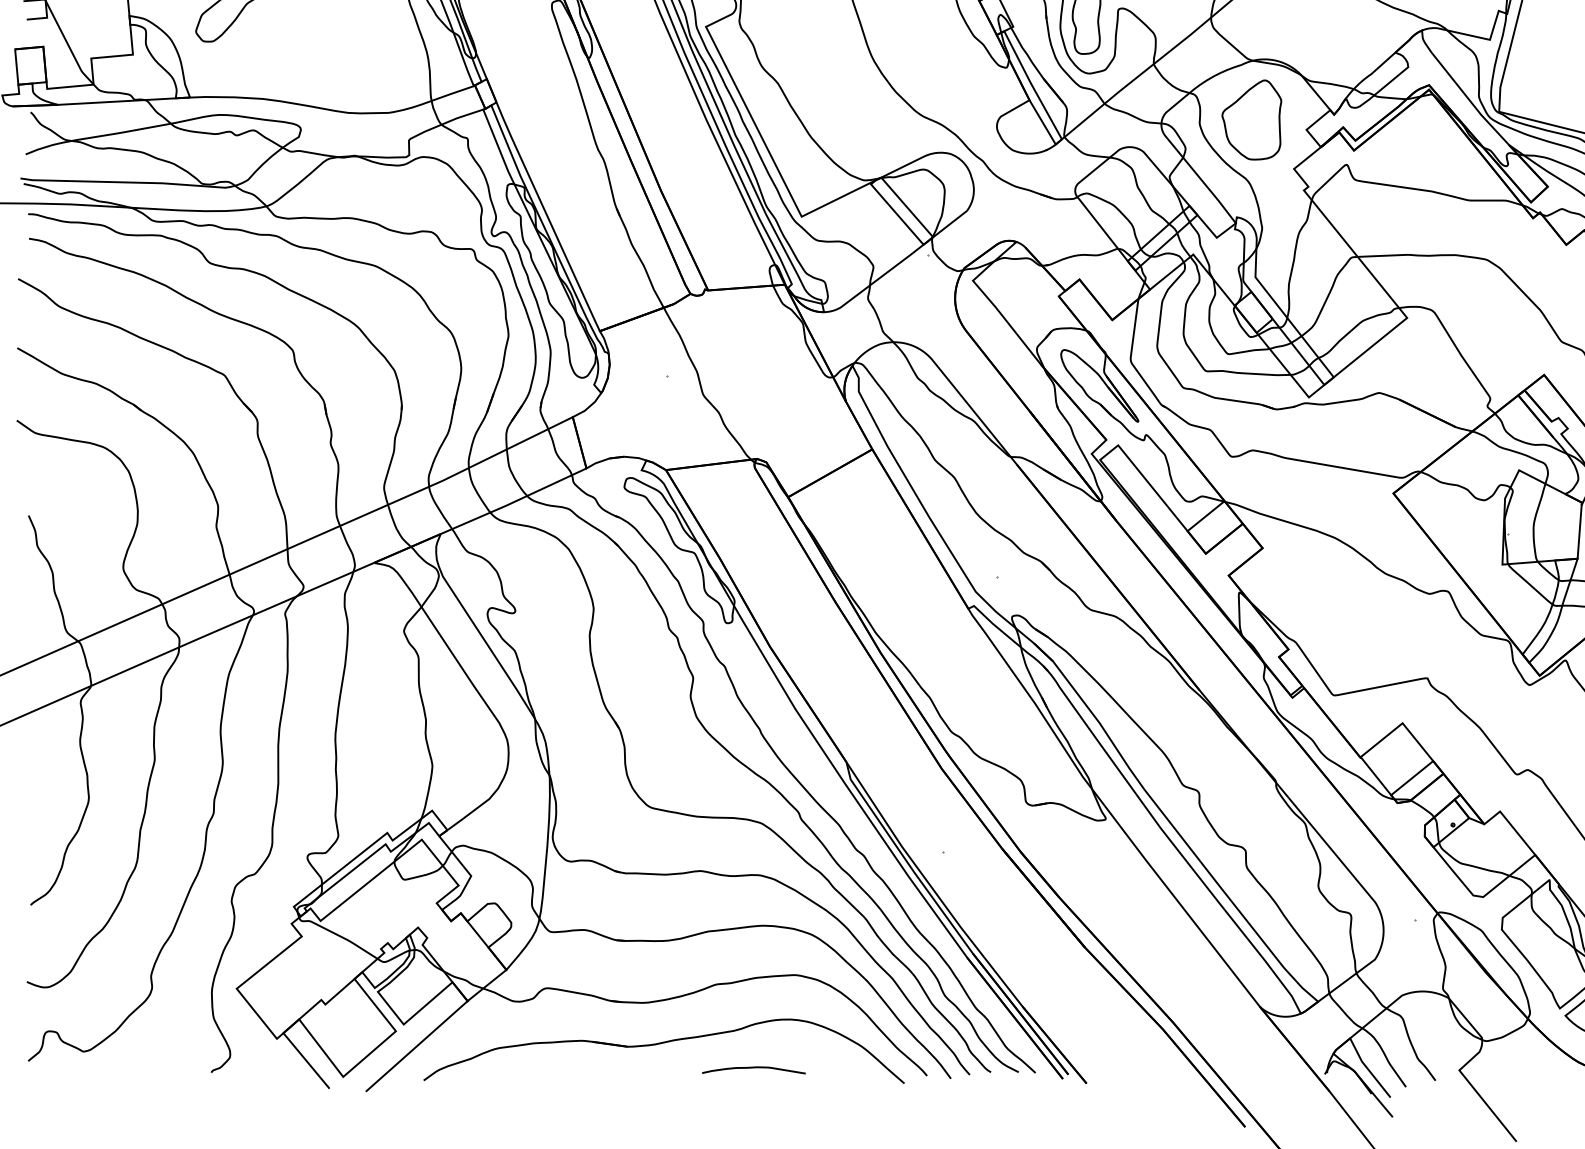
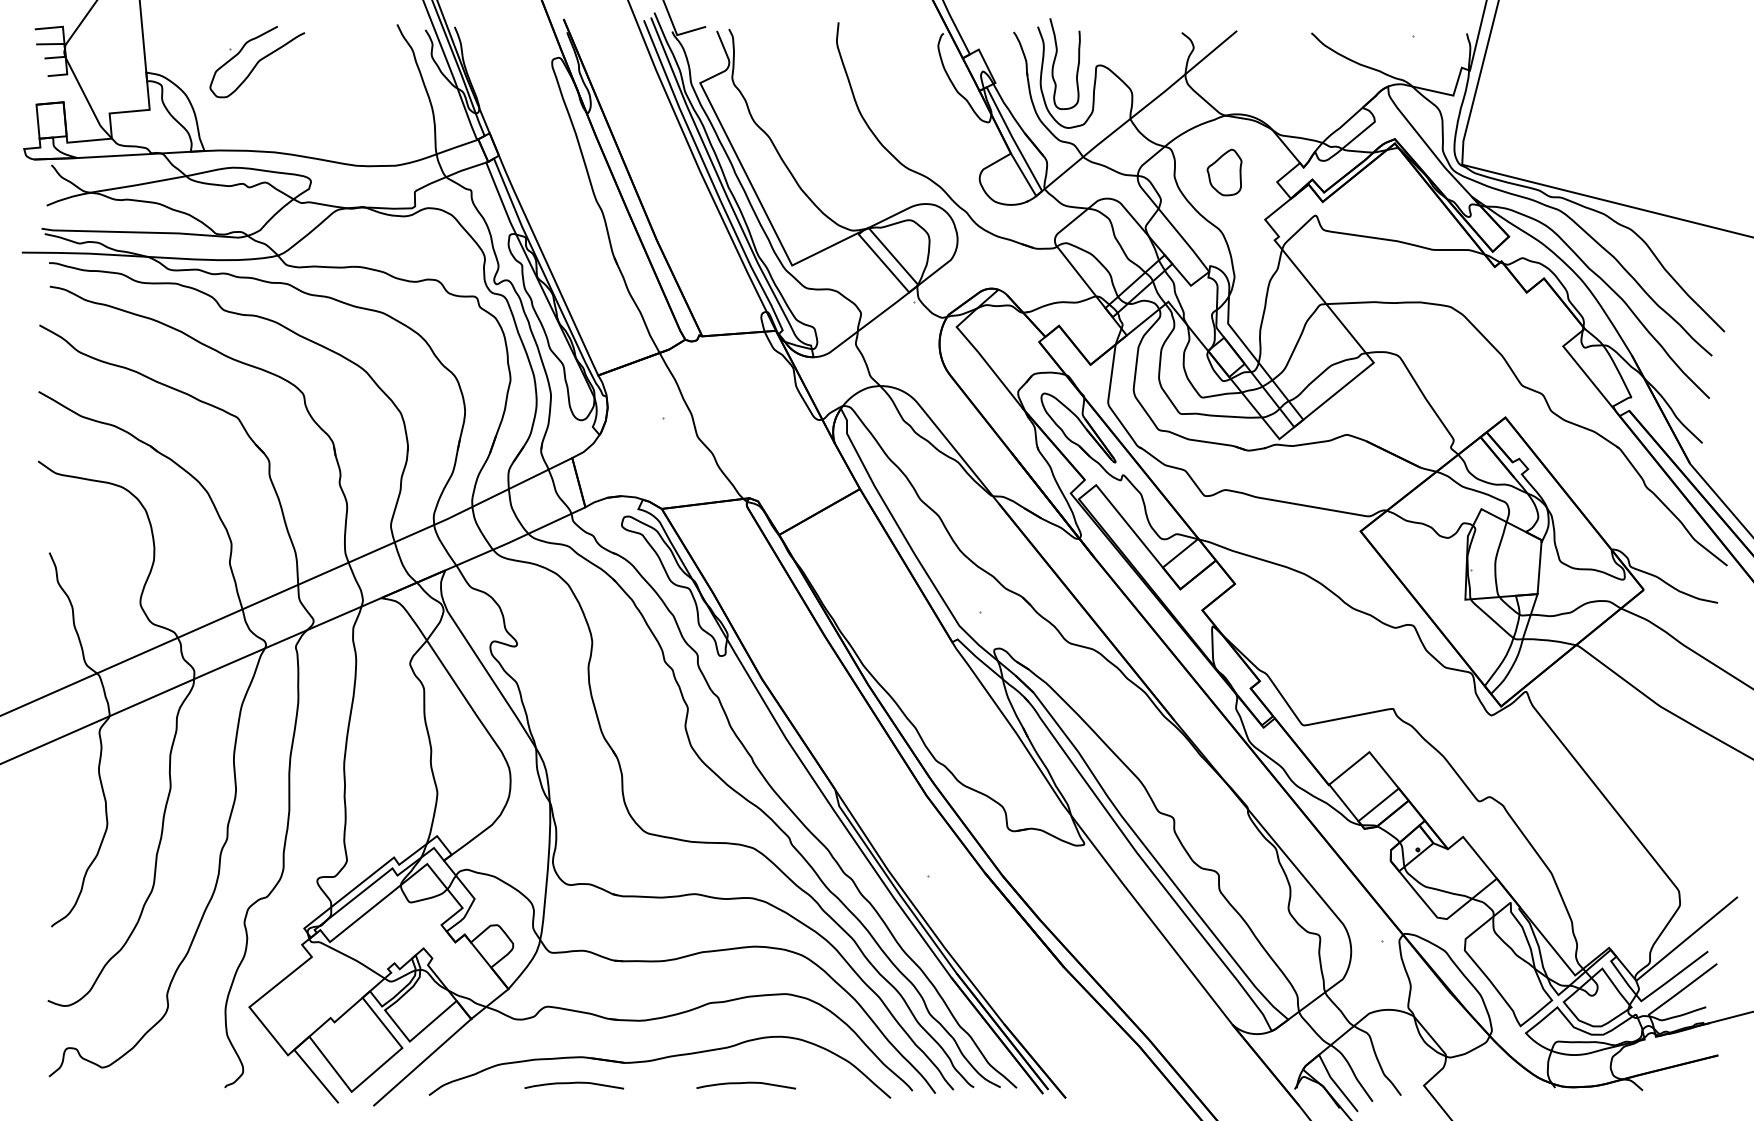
part: (1251, 119) -> (1224, 172), size x0.6
curve: (575, 1068) -> (574, 1083), added

